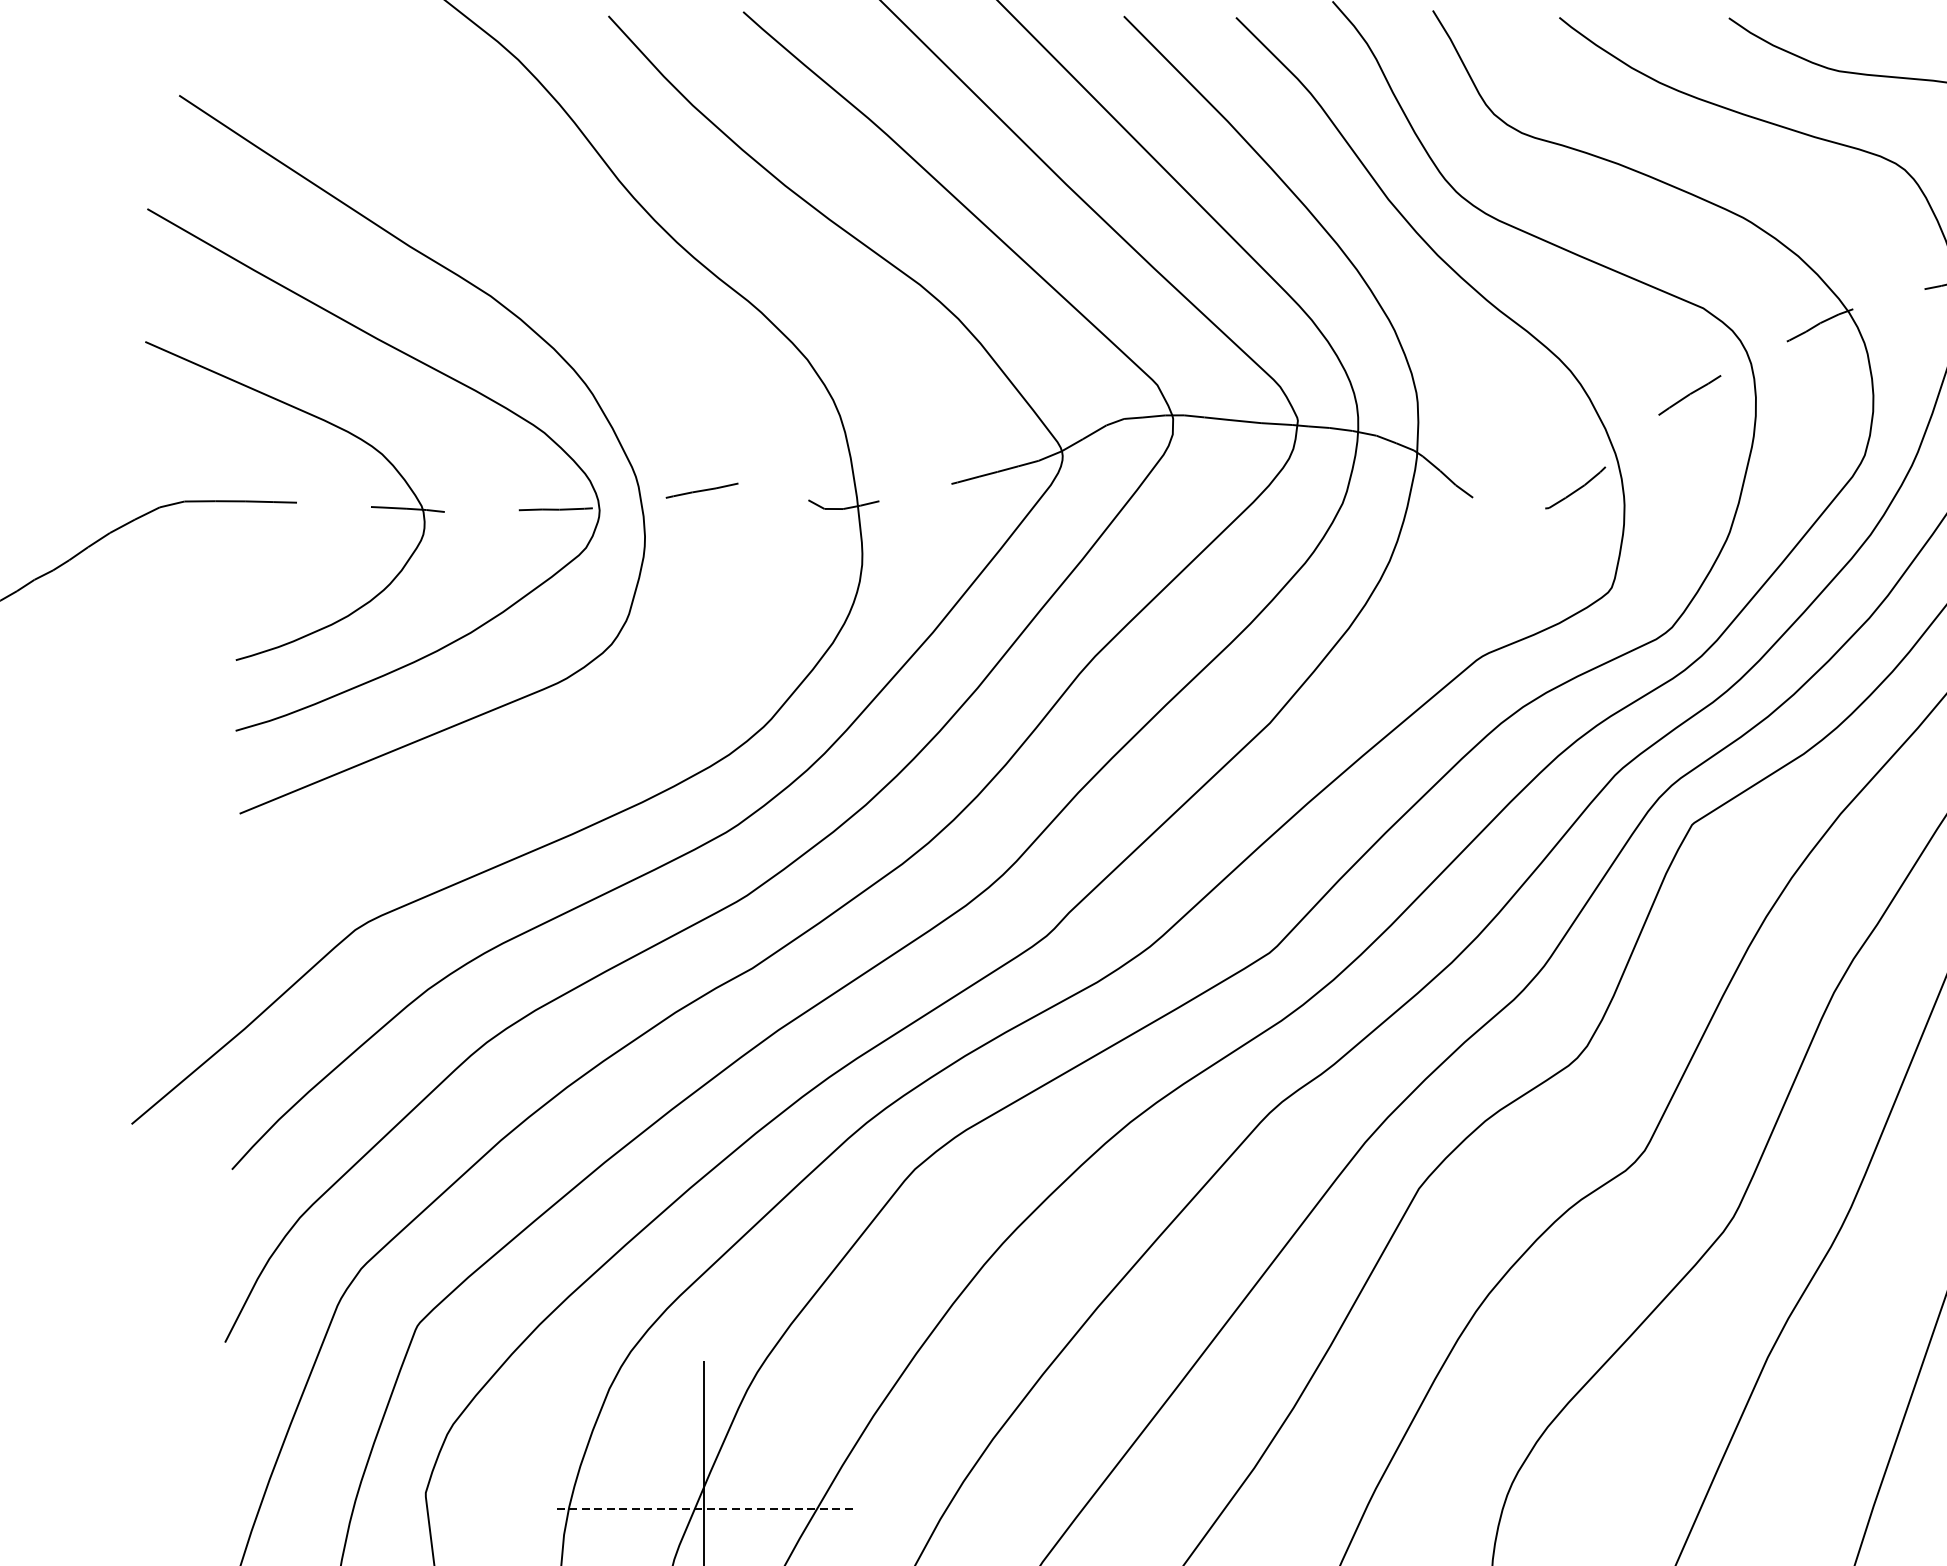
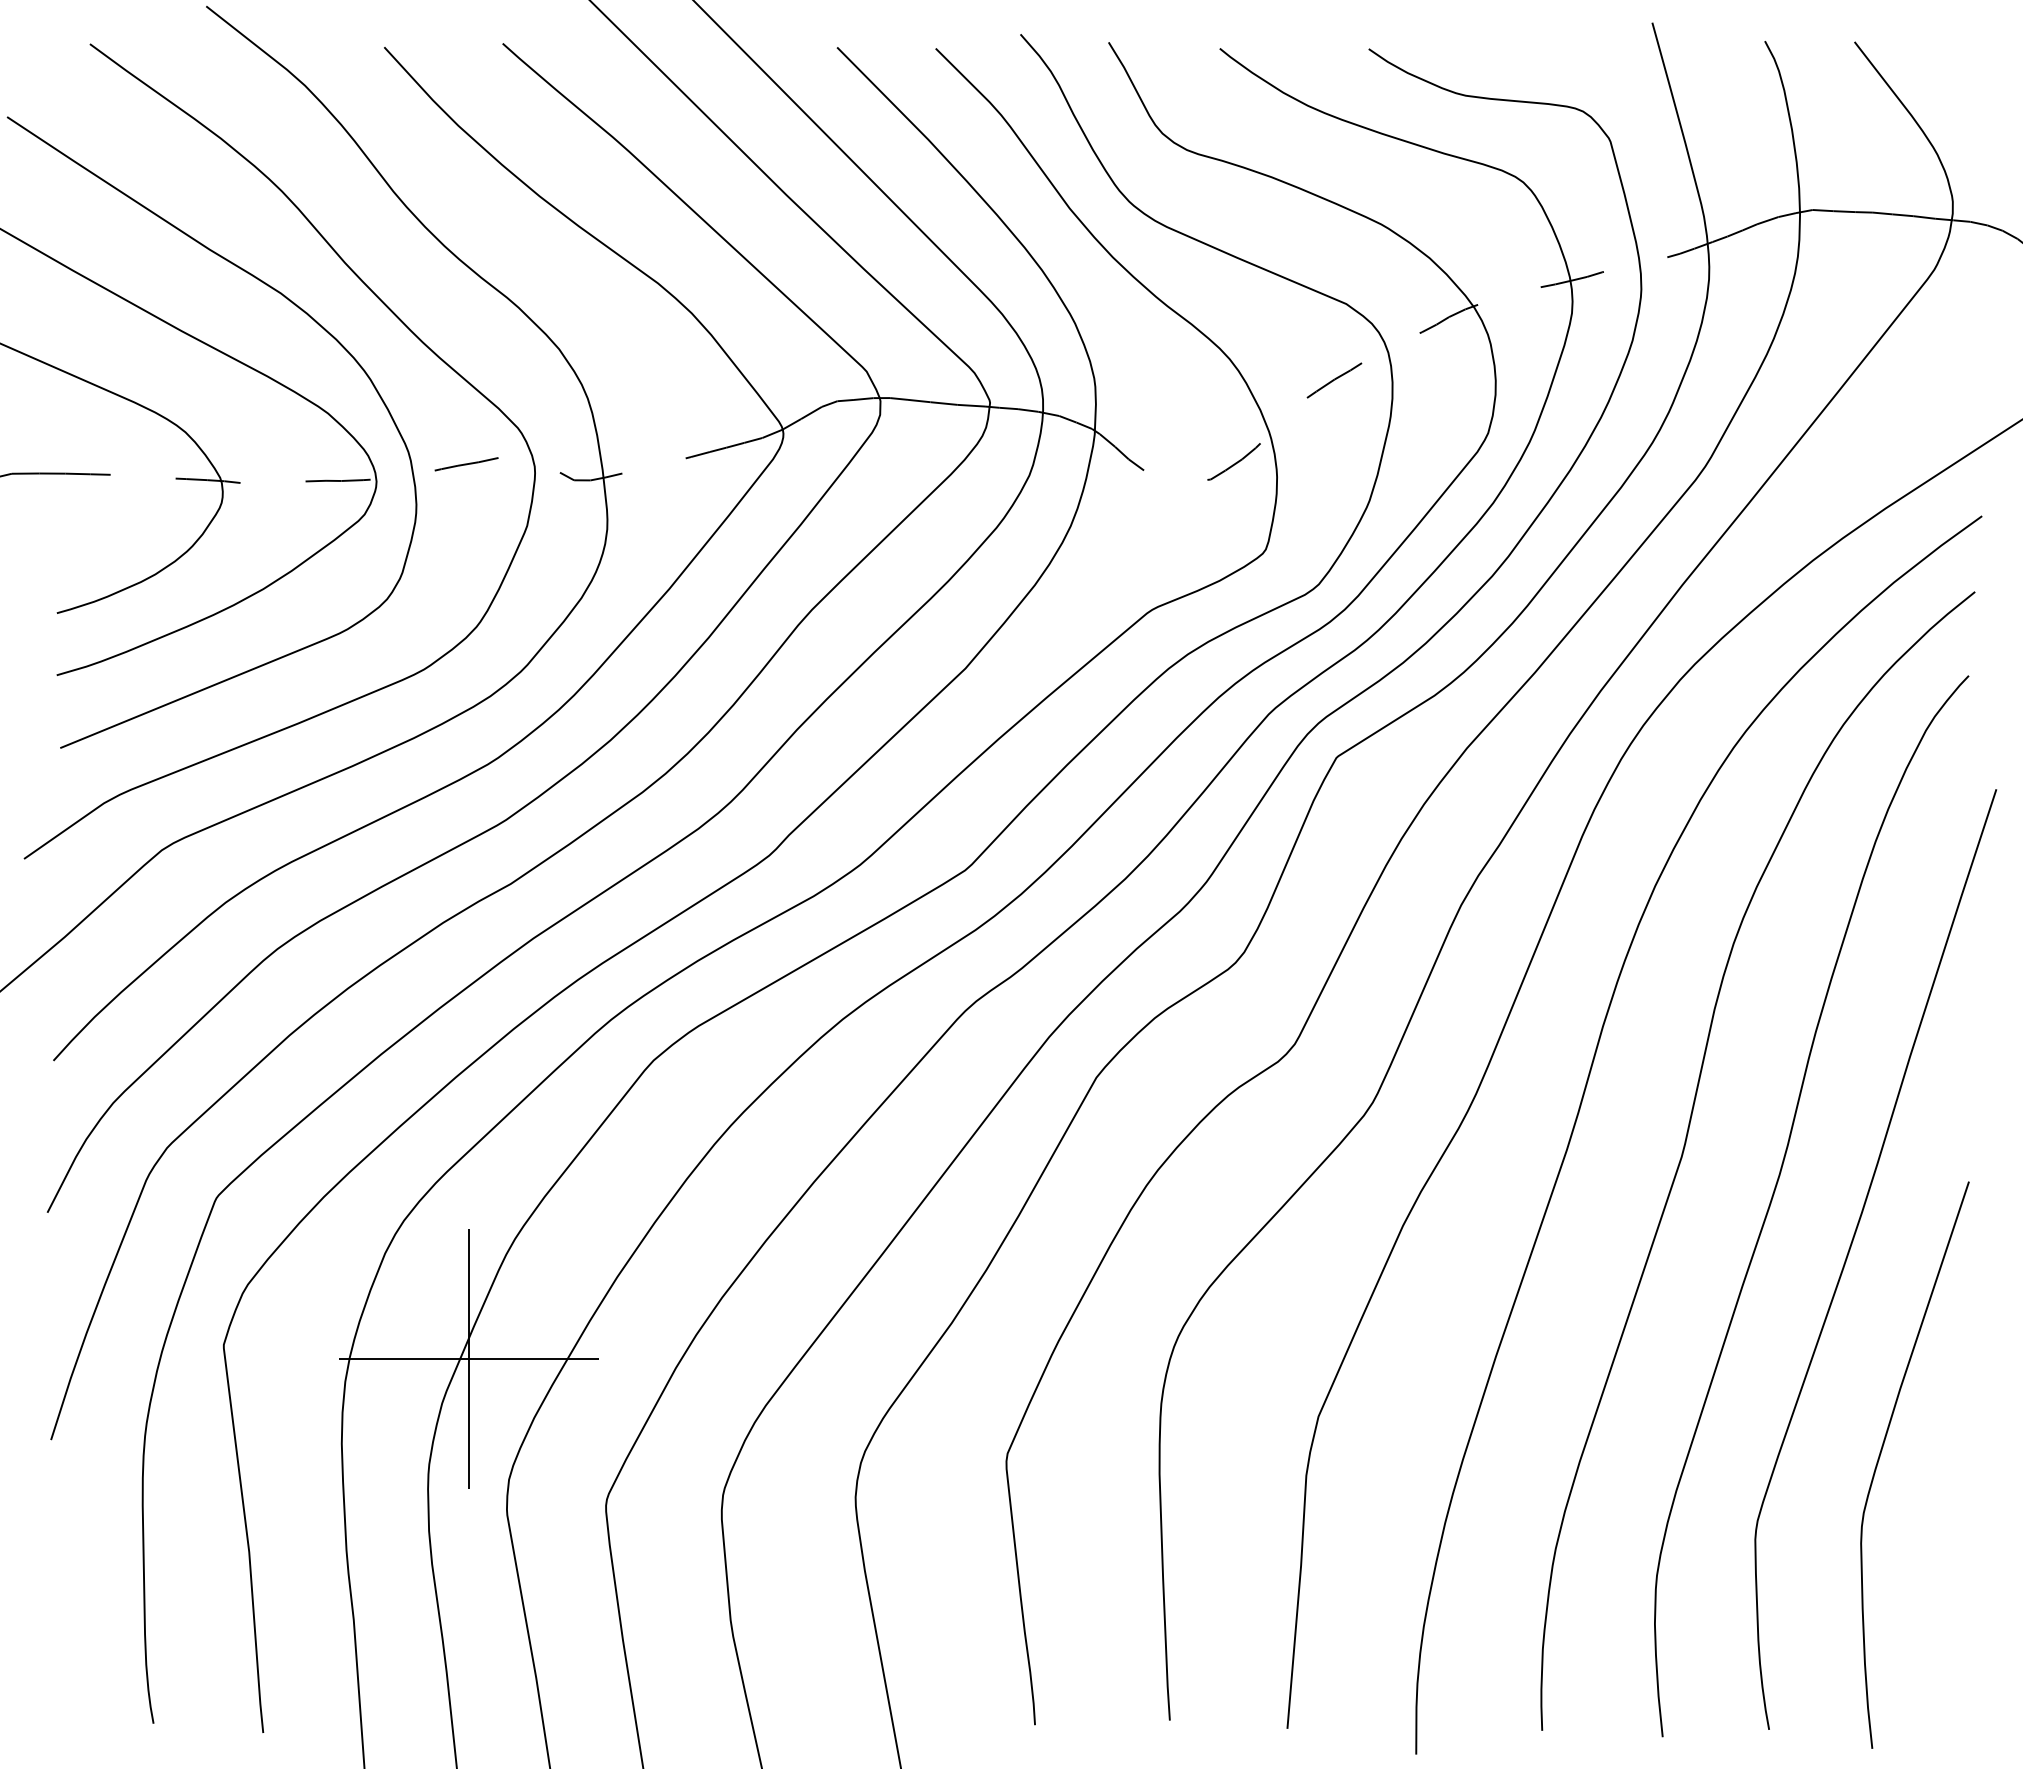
curve: (631, 332) -> (404, 325), added
line: (704, 1509) -> (468, 1359), dashed -> solid

